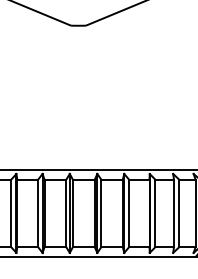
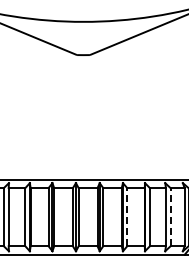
line: (129, 212) -> (127, 216), solid -> dashed
line: (179, 212) -> (170, 216), solid -> dashed

